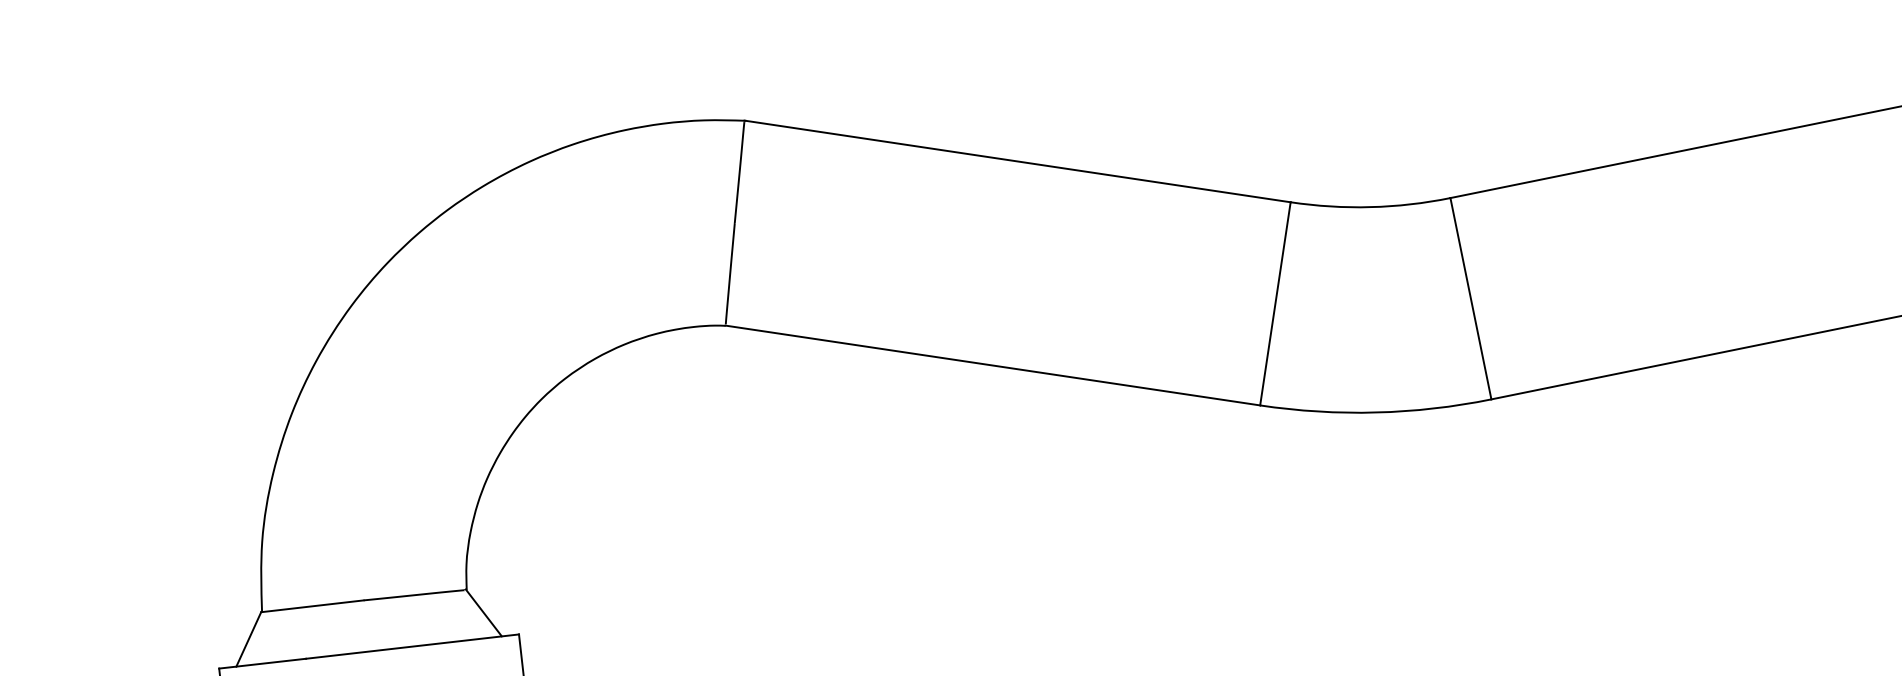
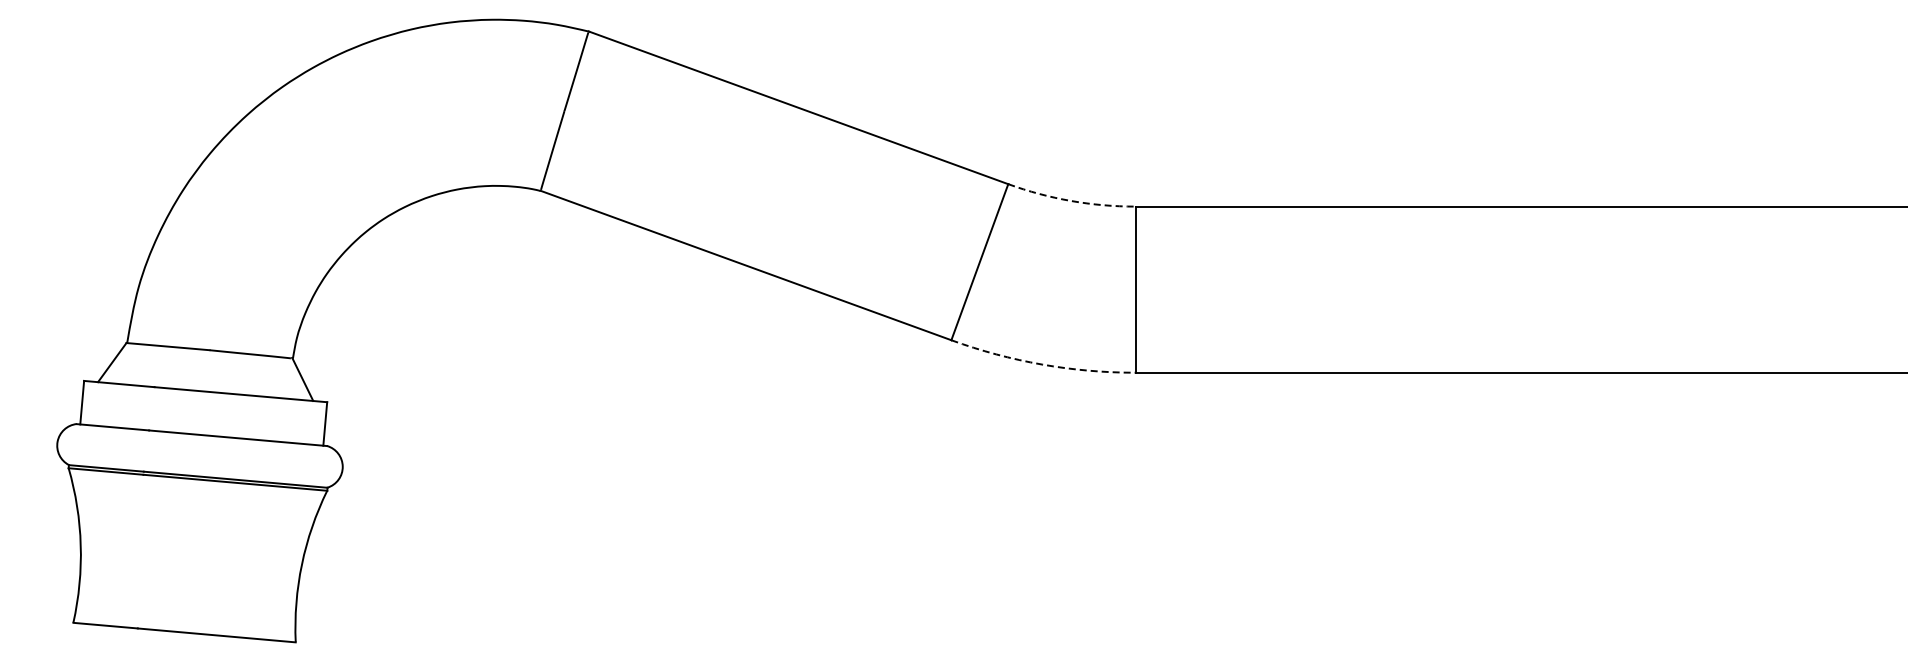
arc: (1370, 206) -> (1070, 200), solid -> dashed
arc: (1376, 412) -> (1042, 364), solid -> dashed

